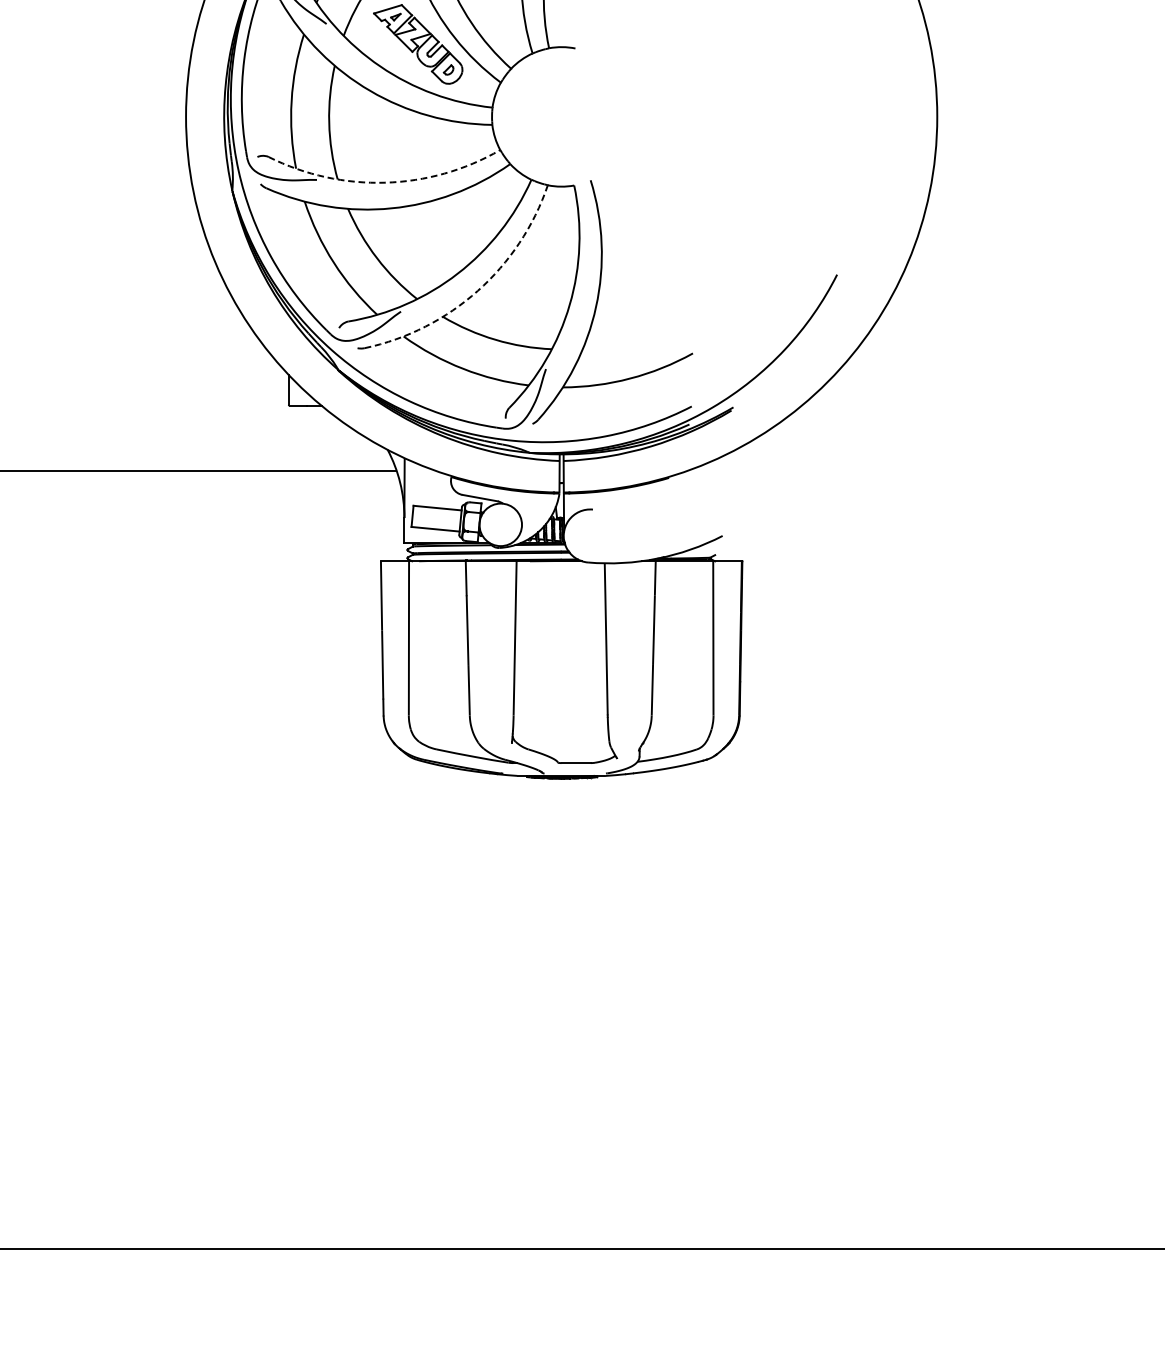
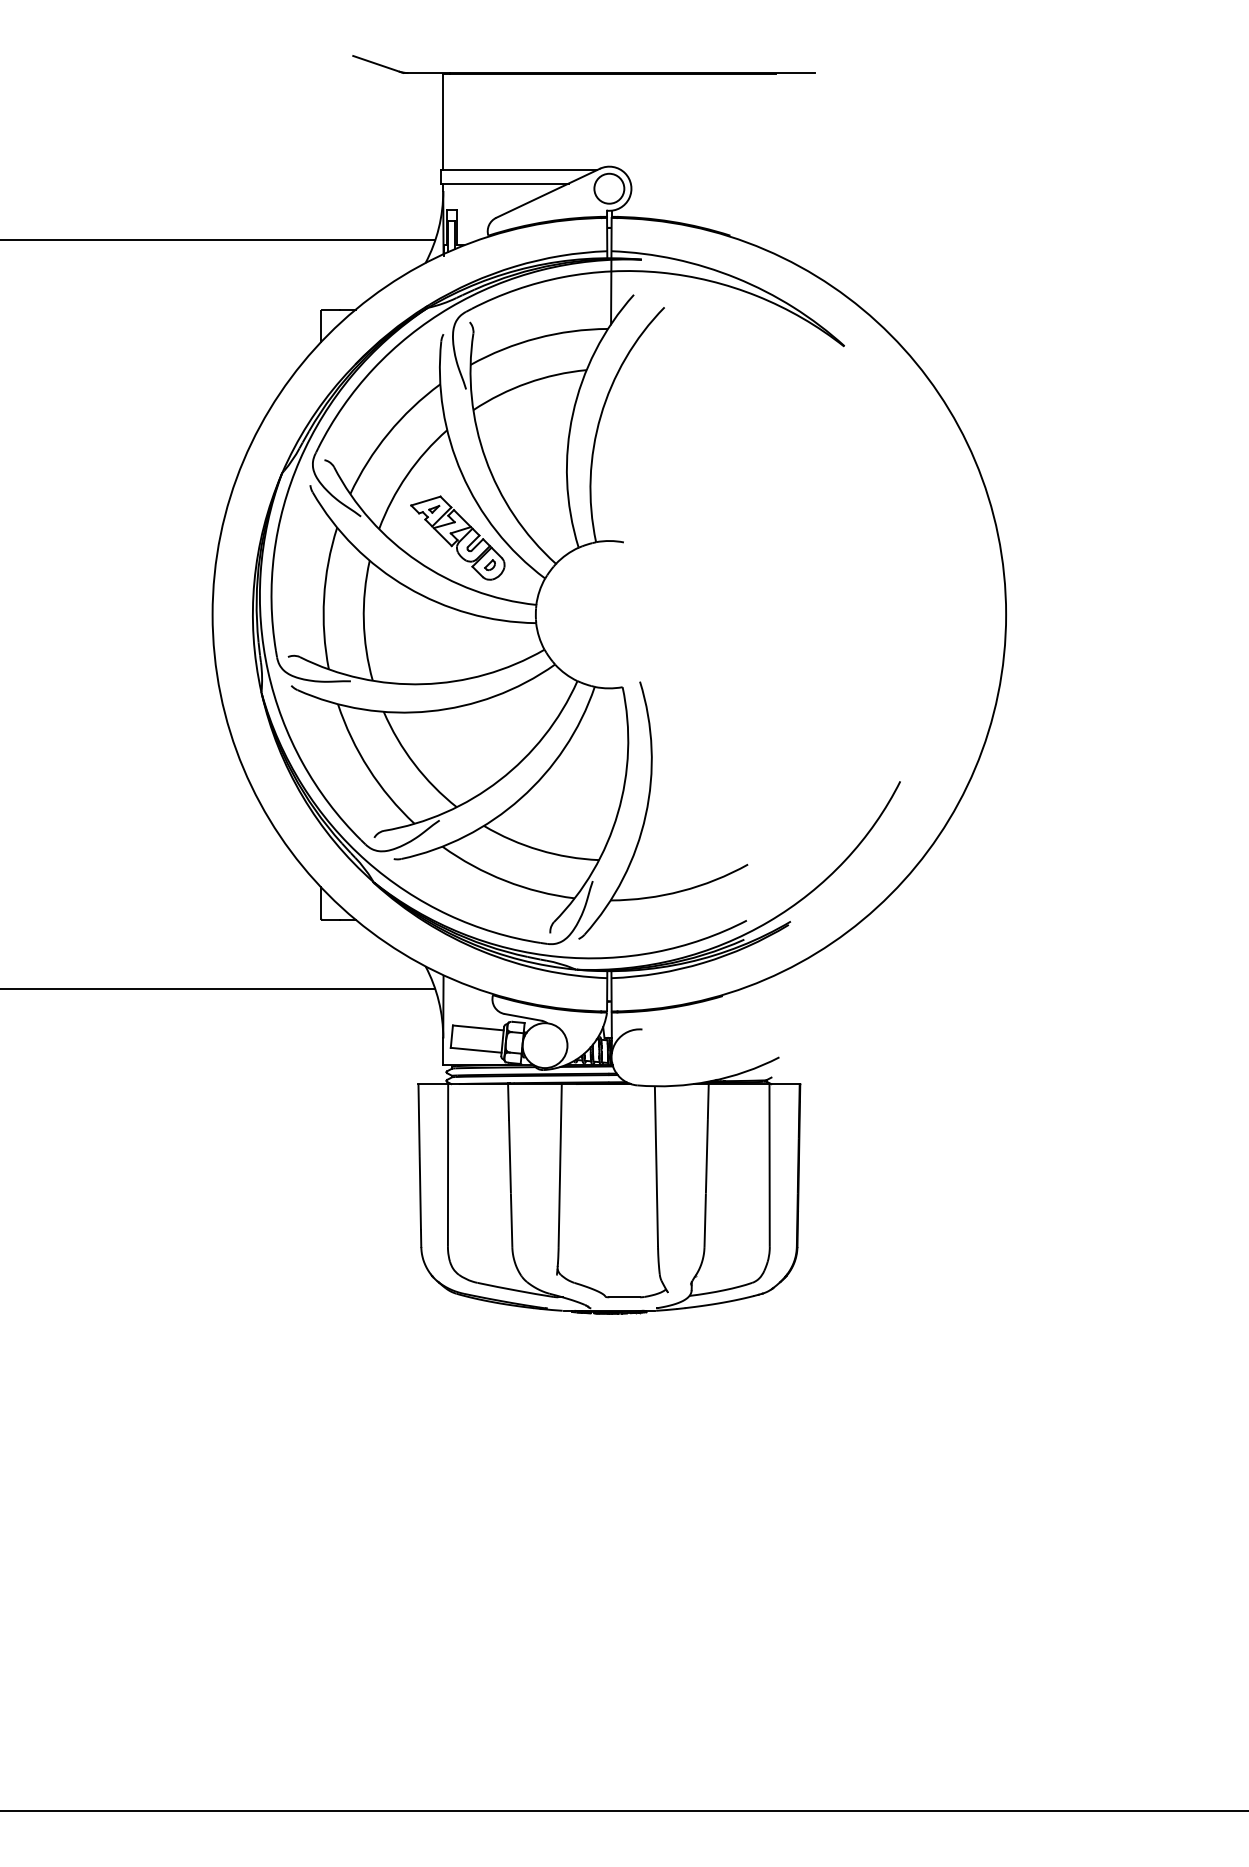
arc: (385, 182) -> (423, 684), dashed -> solid
arc: (477, 290) -> (520, 798), dashed -> solid

